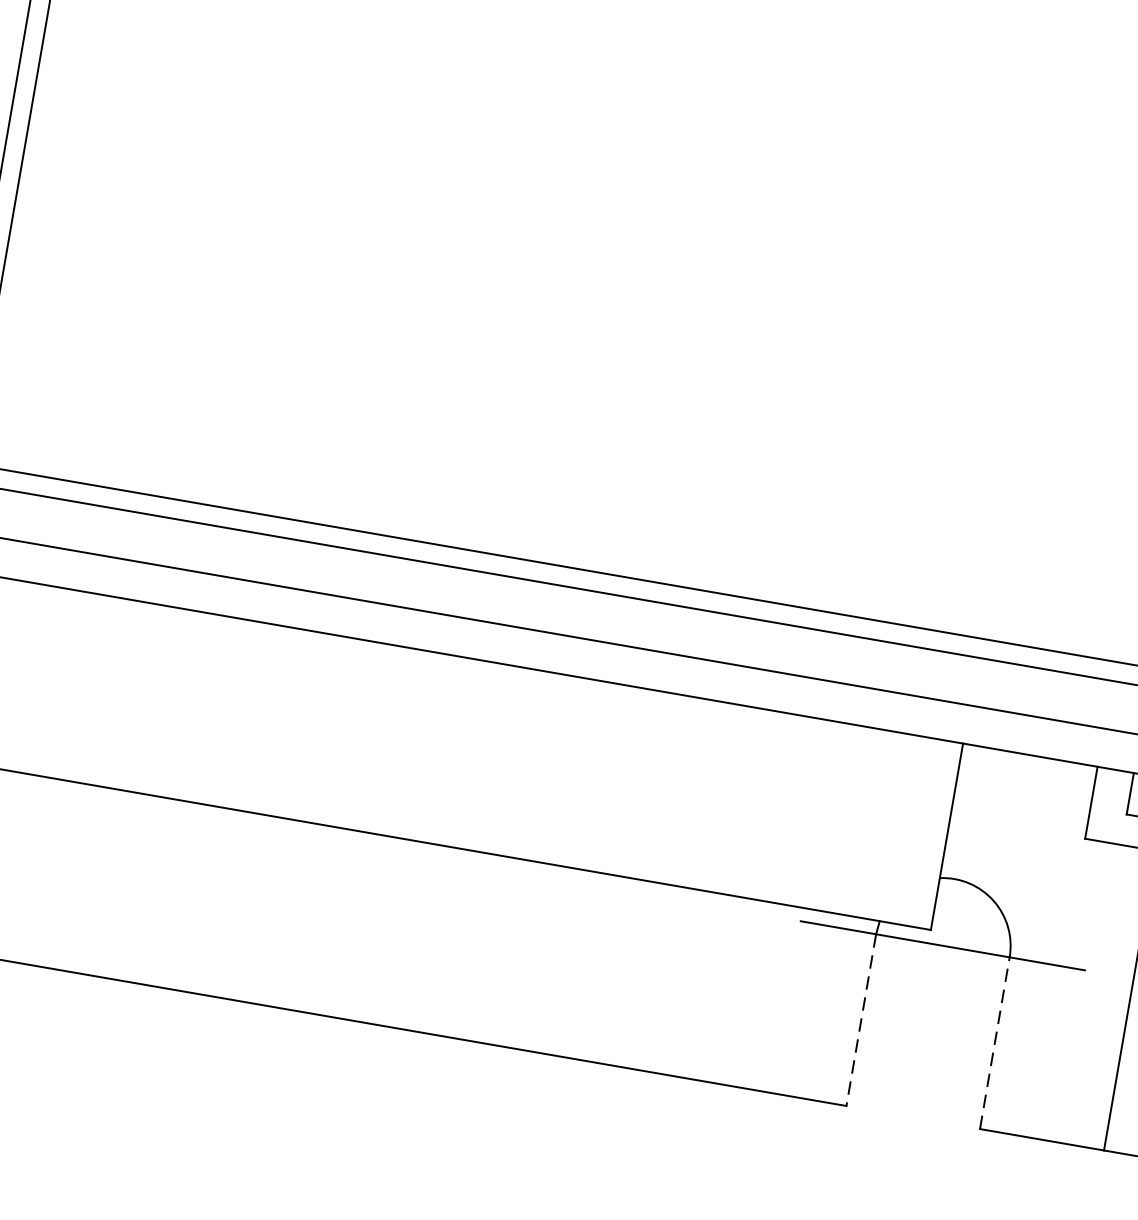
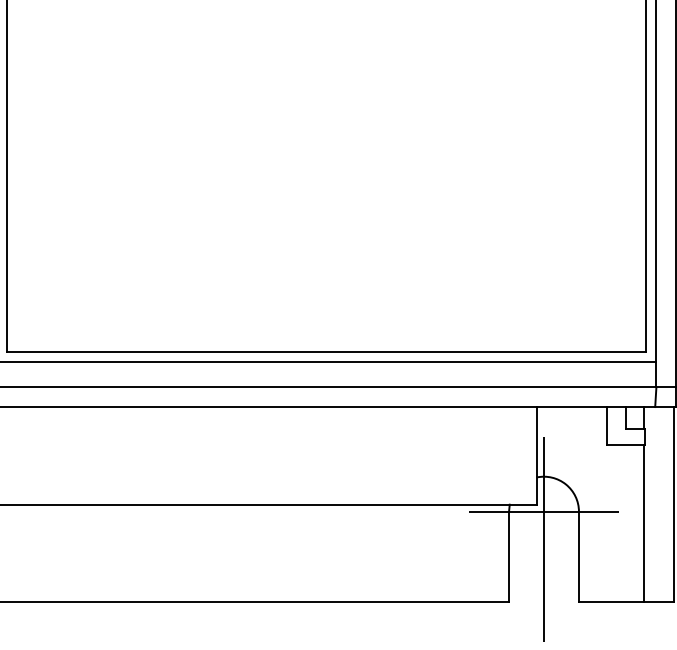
line: (934, 999) -> (544, 539), added
line: (862, 1020) -> (509, 556), dashed -> solid
line: (993, 1042) -> (578, 556), dashed -> solid

